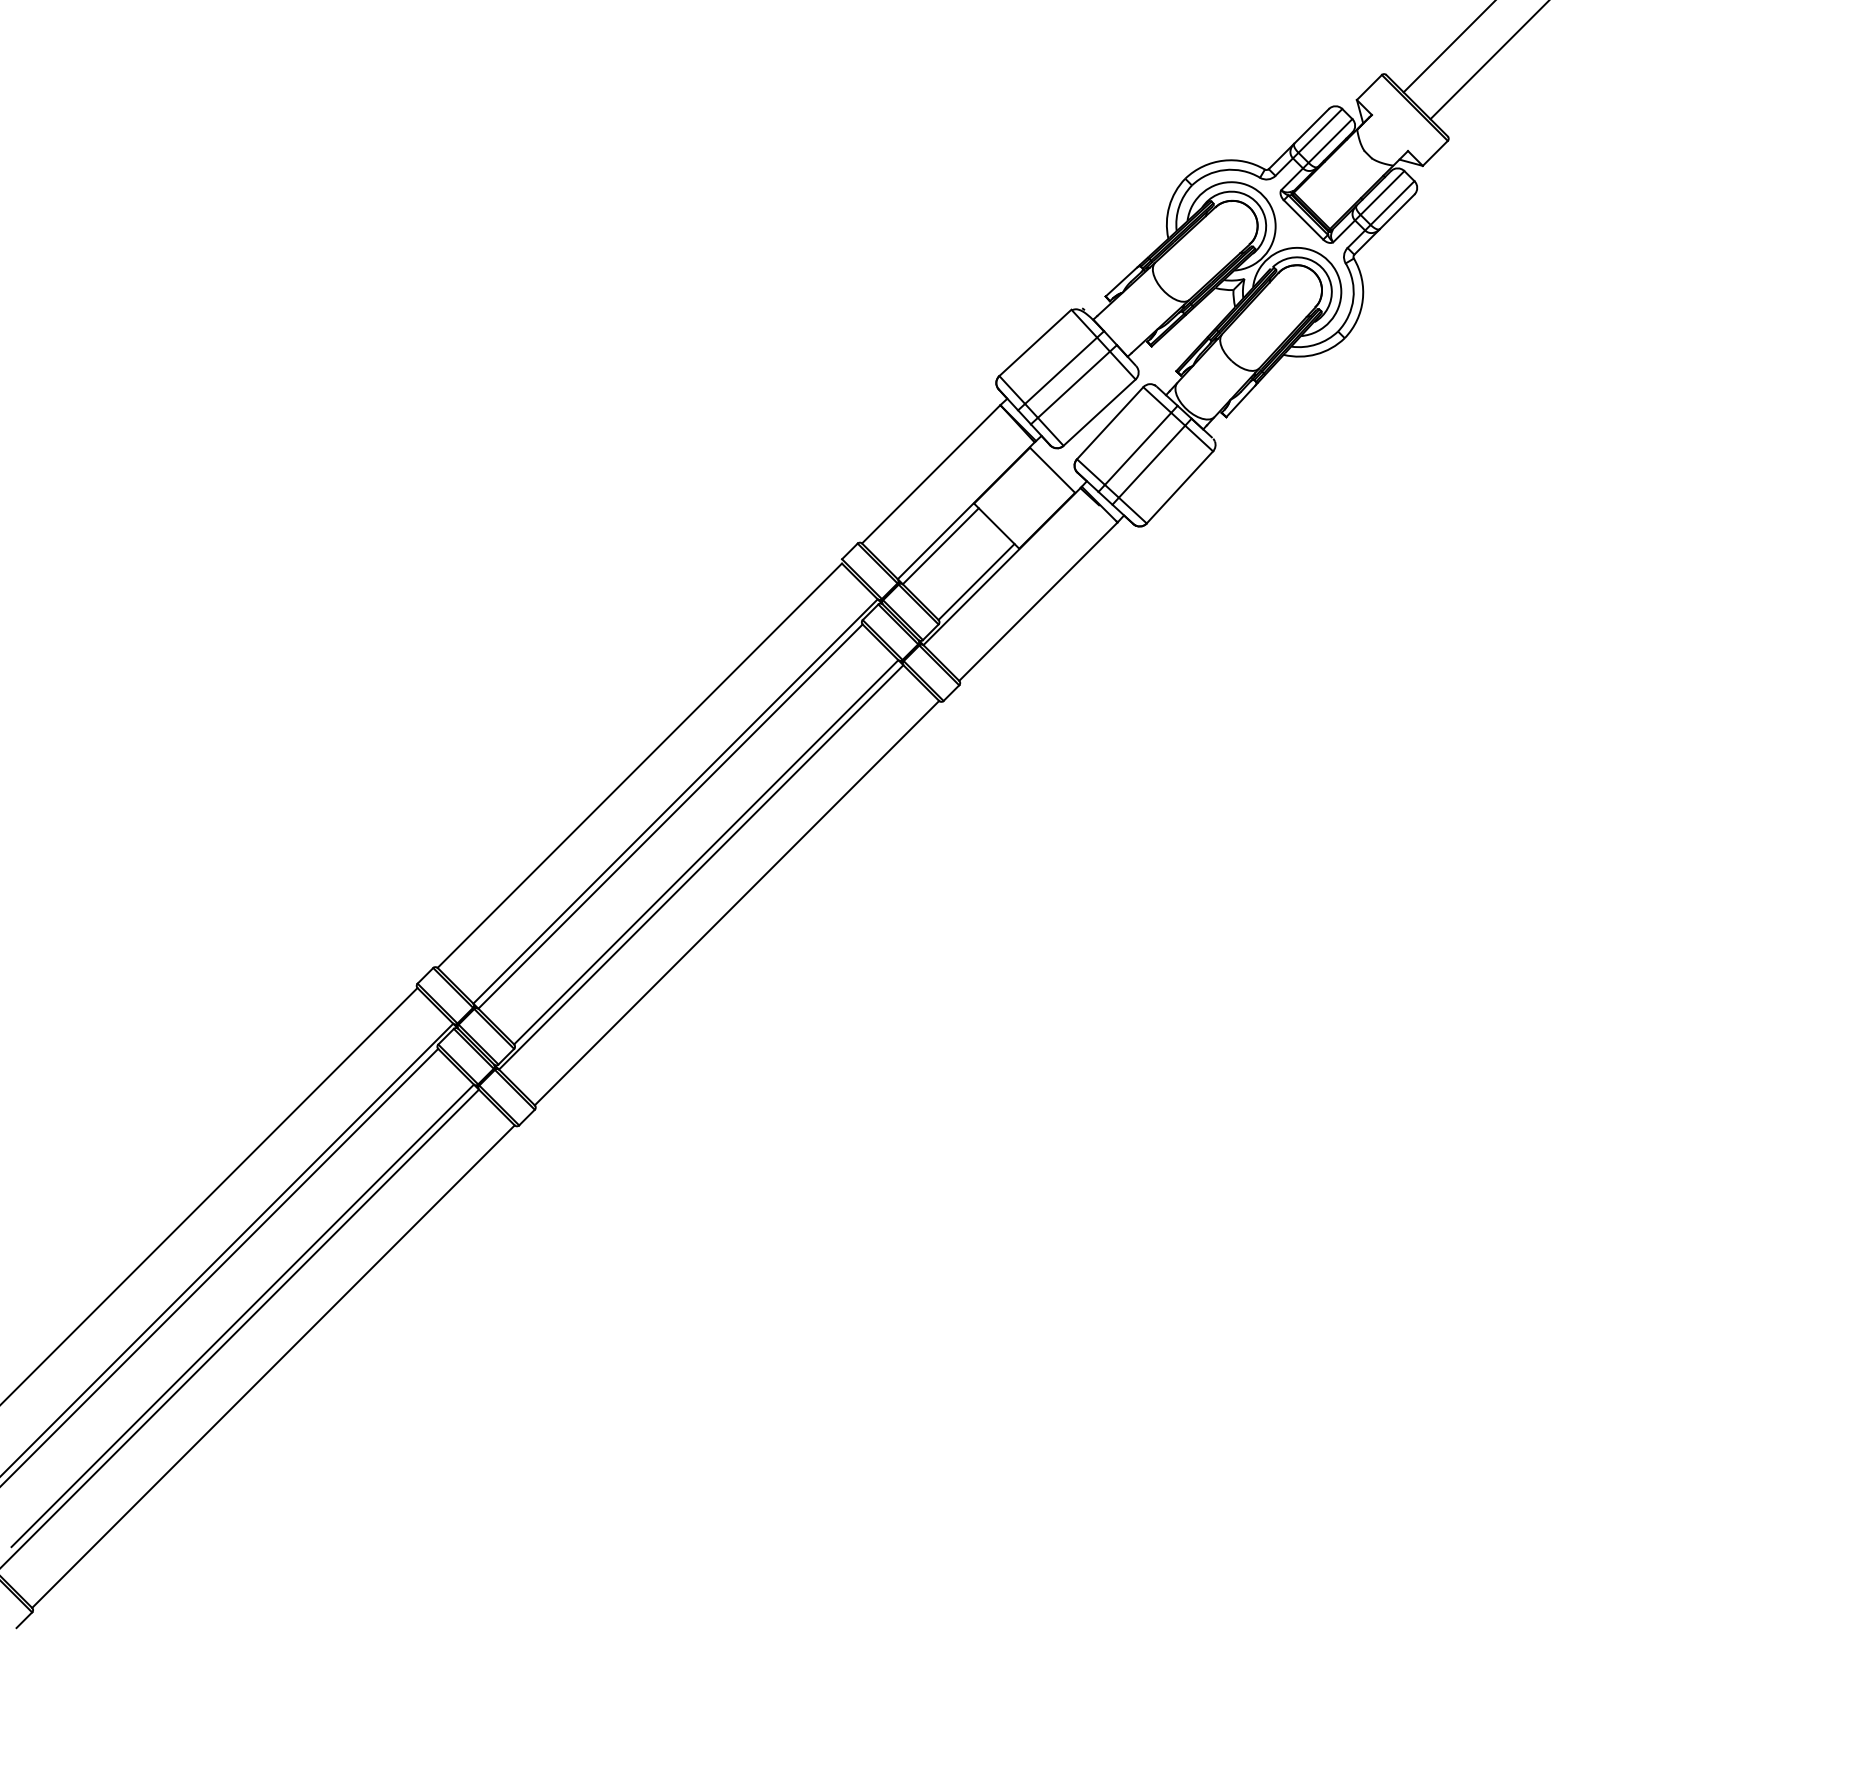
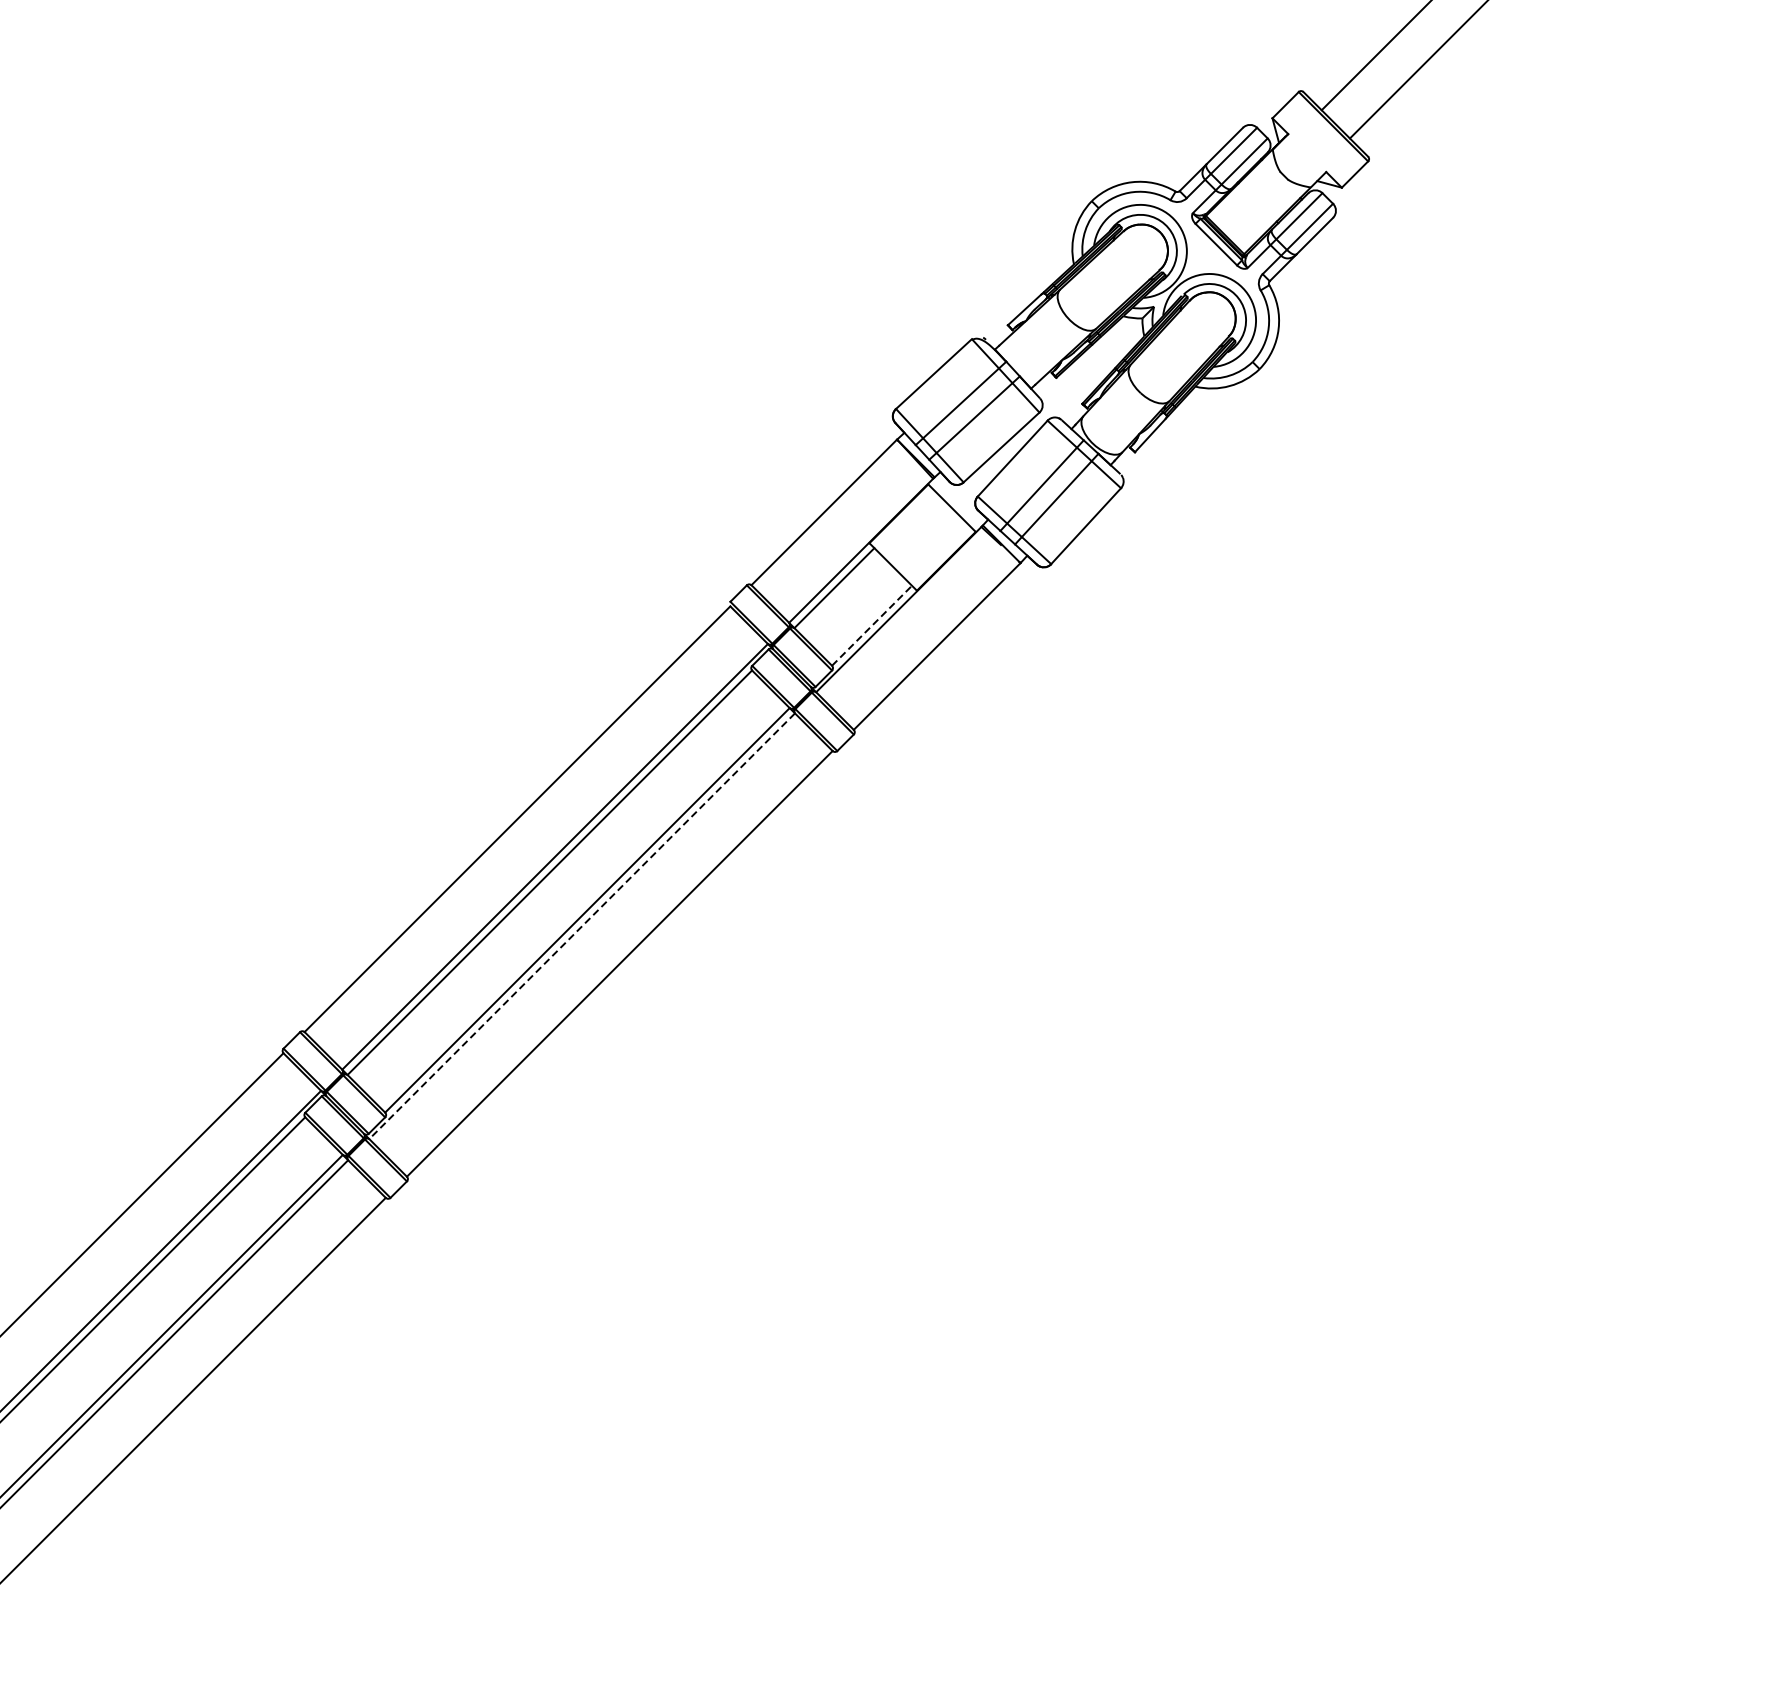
line: (976, 581) -> (871, 625), solid -> dashed
line: (701, 867) -> (582, 926), solid -> dashed

